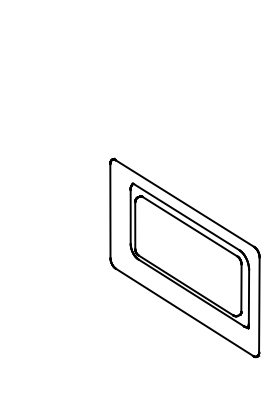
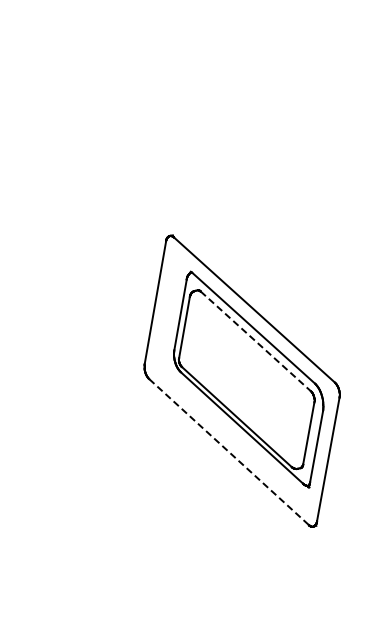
line: (190, 226) -> (256, 341), solid -> dashed
line: (185, 312) -> (229, 452), solid -> dashed

